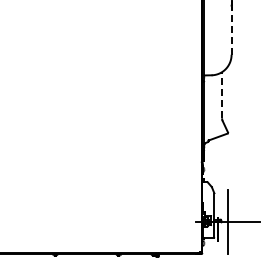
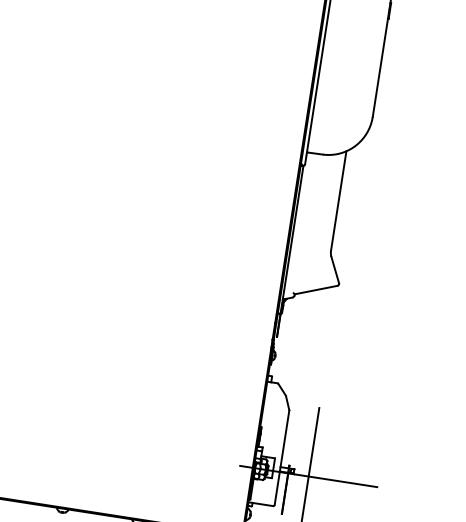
line: (231, 30) -> (380, 64), dashed -> solid
line: (222, 94) -> (339, 199), dashed -> solid

